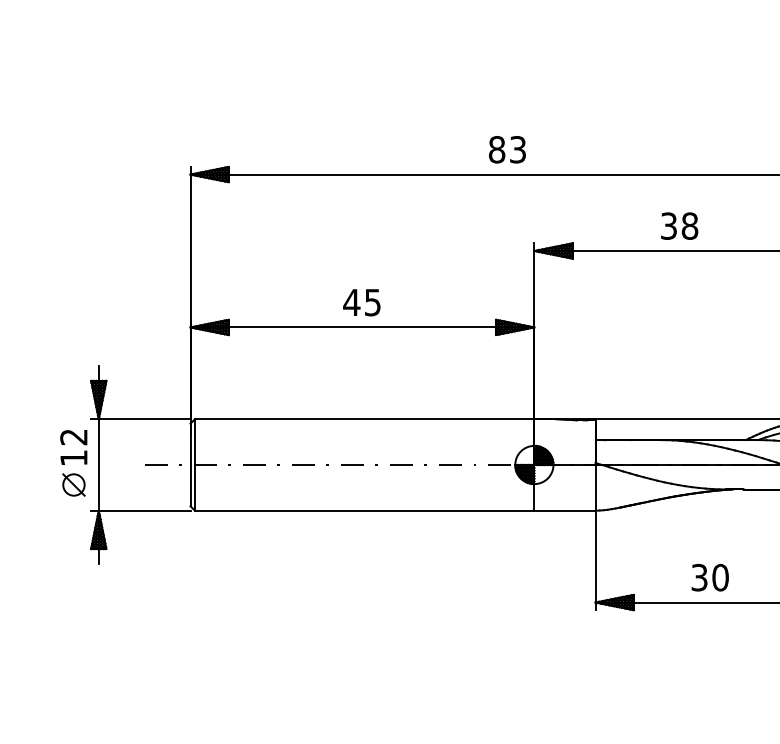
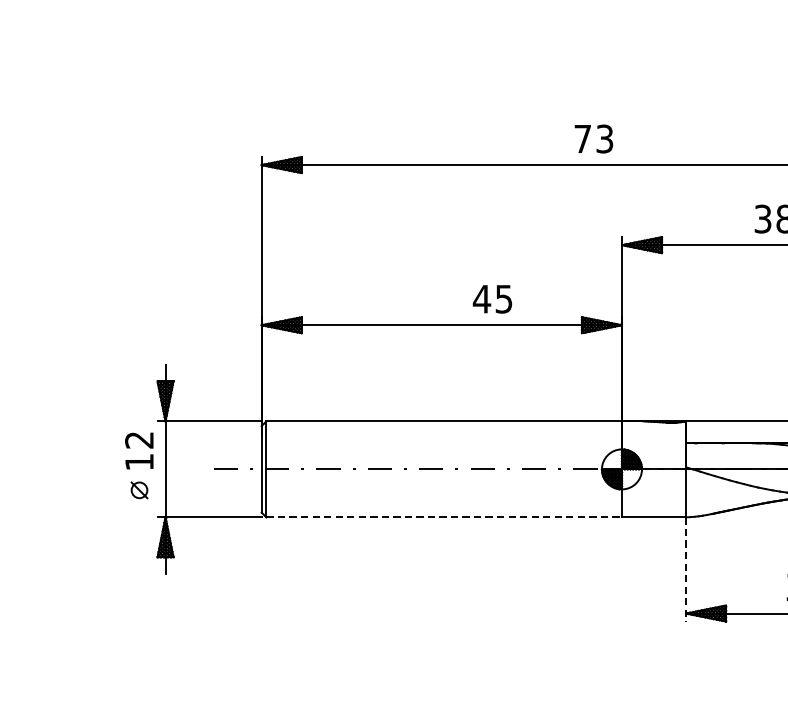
text: (497, 149) -> (583, 138), 83 -> 73
text: (361, 302) -> (492, 299), moved
part: (73, 484) -> (139, 489), size x0.7
line: (364, 510) -> (443, 517), solid -> dashed
line: (595, 560) -> (686, 569), solid -> dashed

